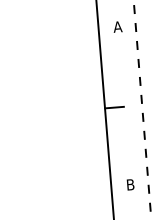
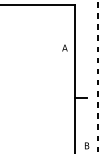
text: (117, 26) -> (64, 47), moved

